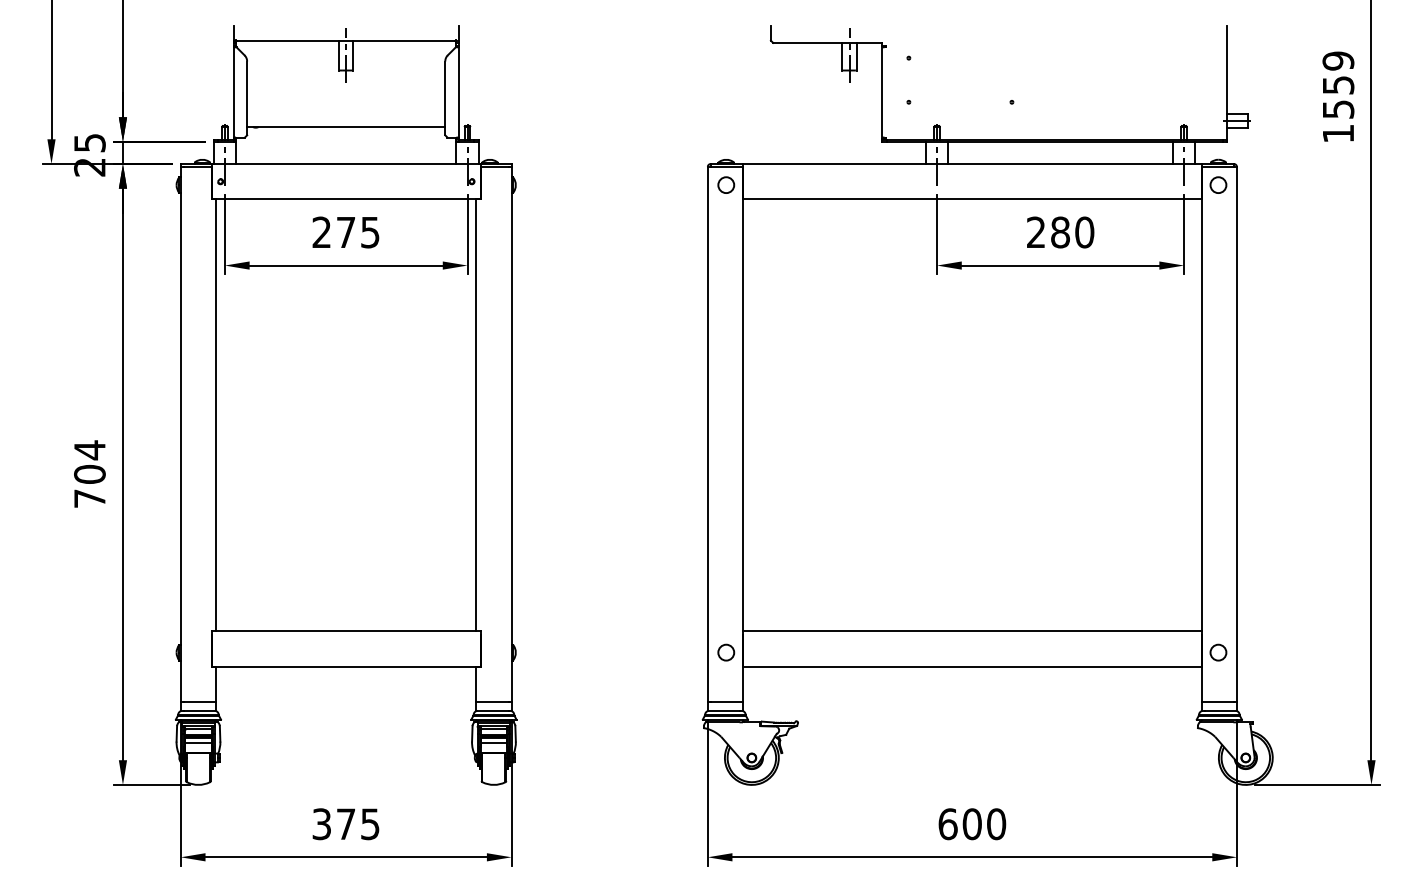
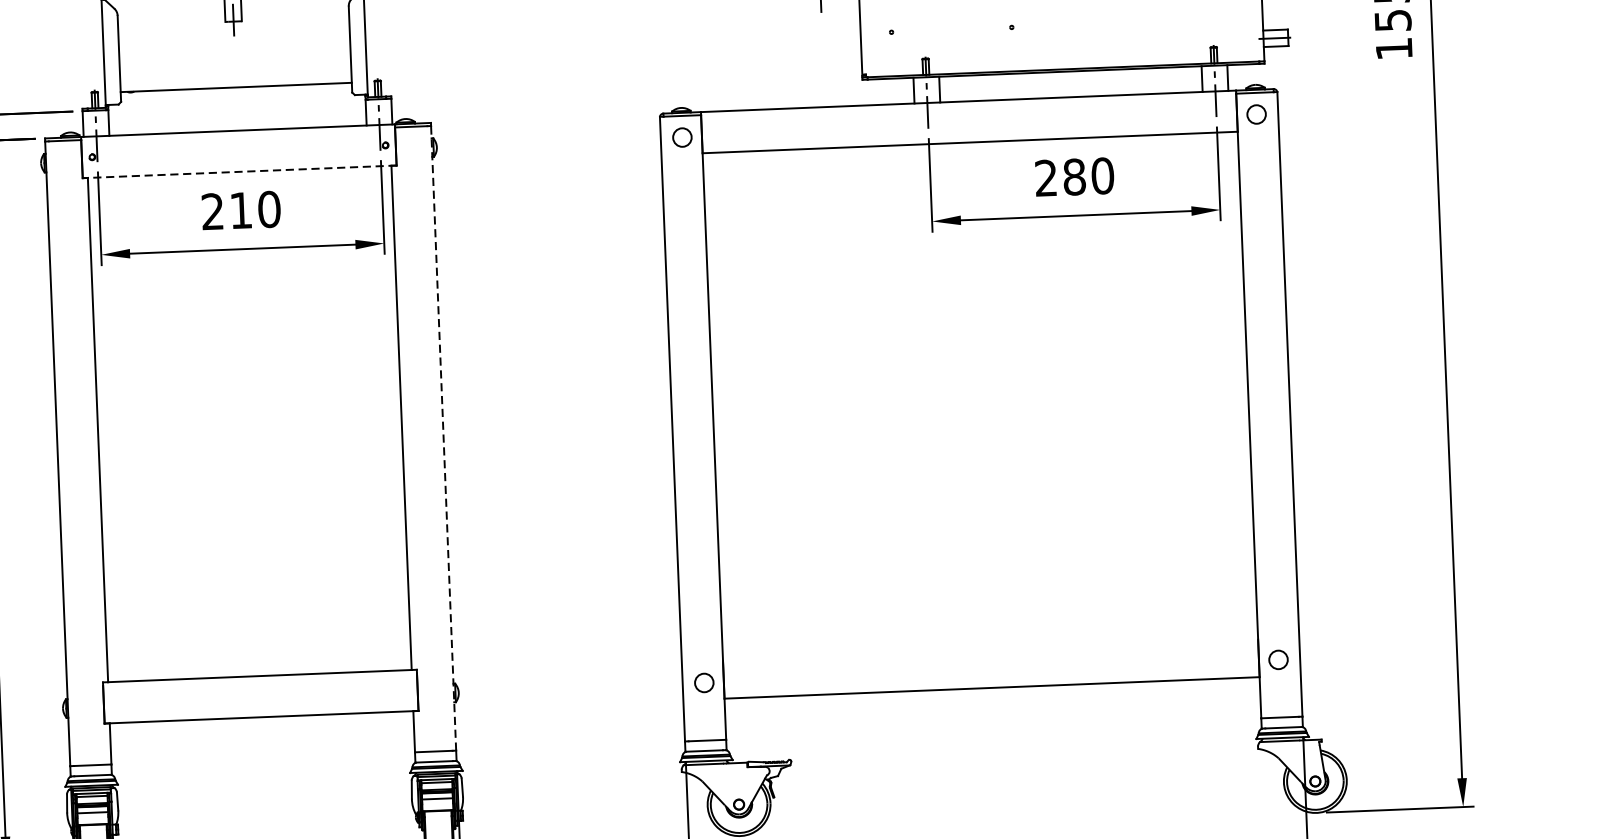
line: (346, 199) -> (240, 172), solid -> dashed
text: (358, 232) -> (255, 210), 275 -> 210
line: (511, 434) -> (443, 438), solid -> dashed
line: (972, 631) -> (990, 646), removed

